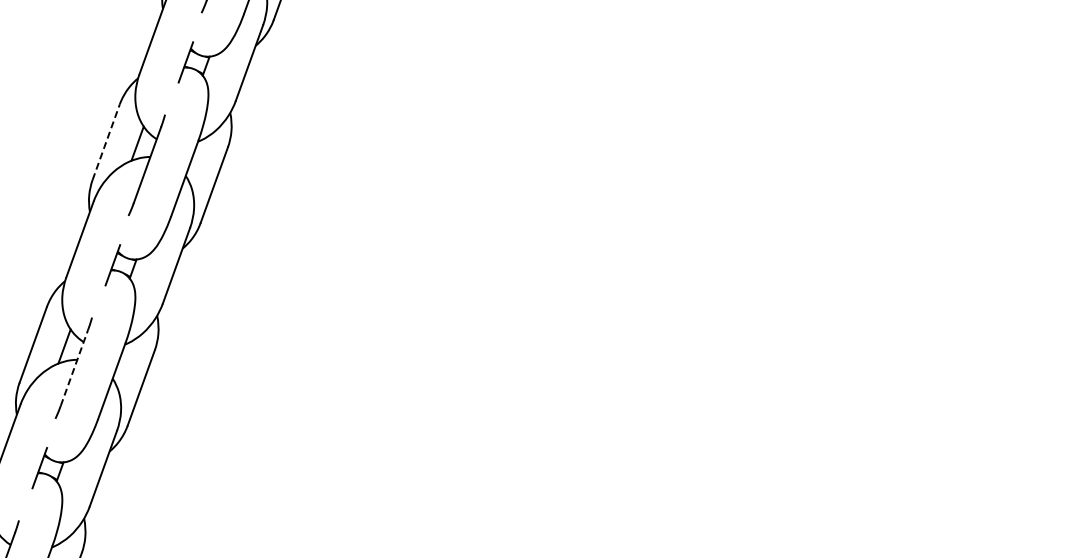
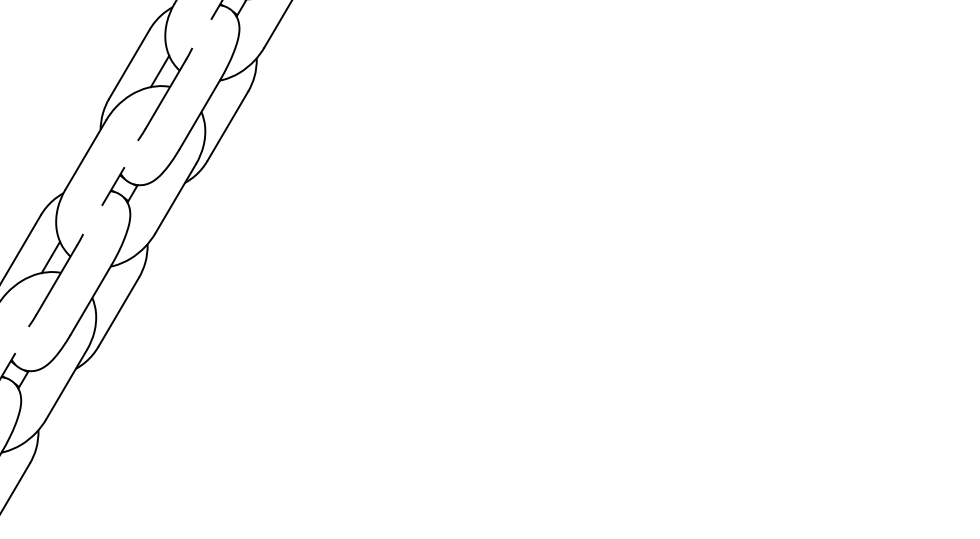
line: (106, 141) -> (129, 63), dashed -> solid
line: (74, 367) -> (56, 279), dashed -> solid

